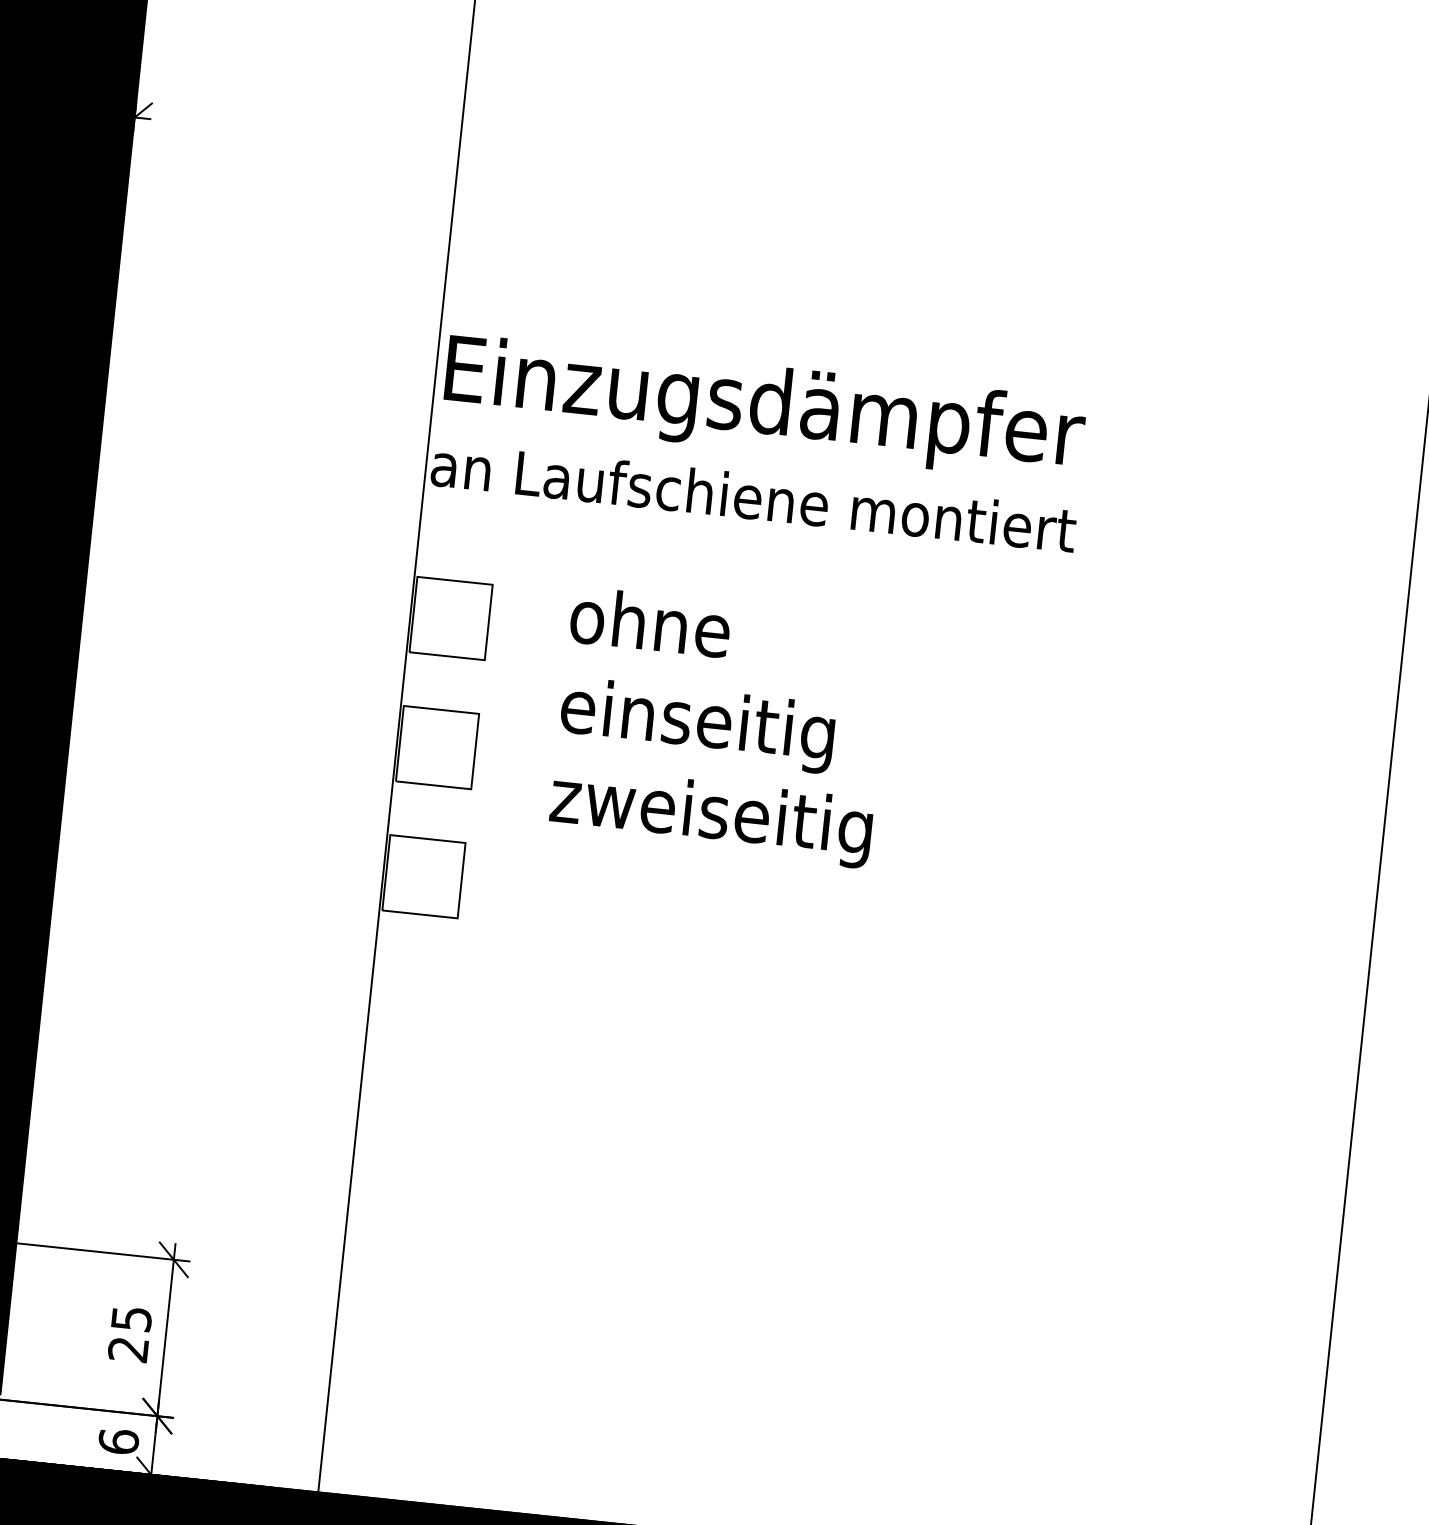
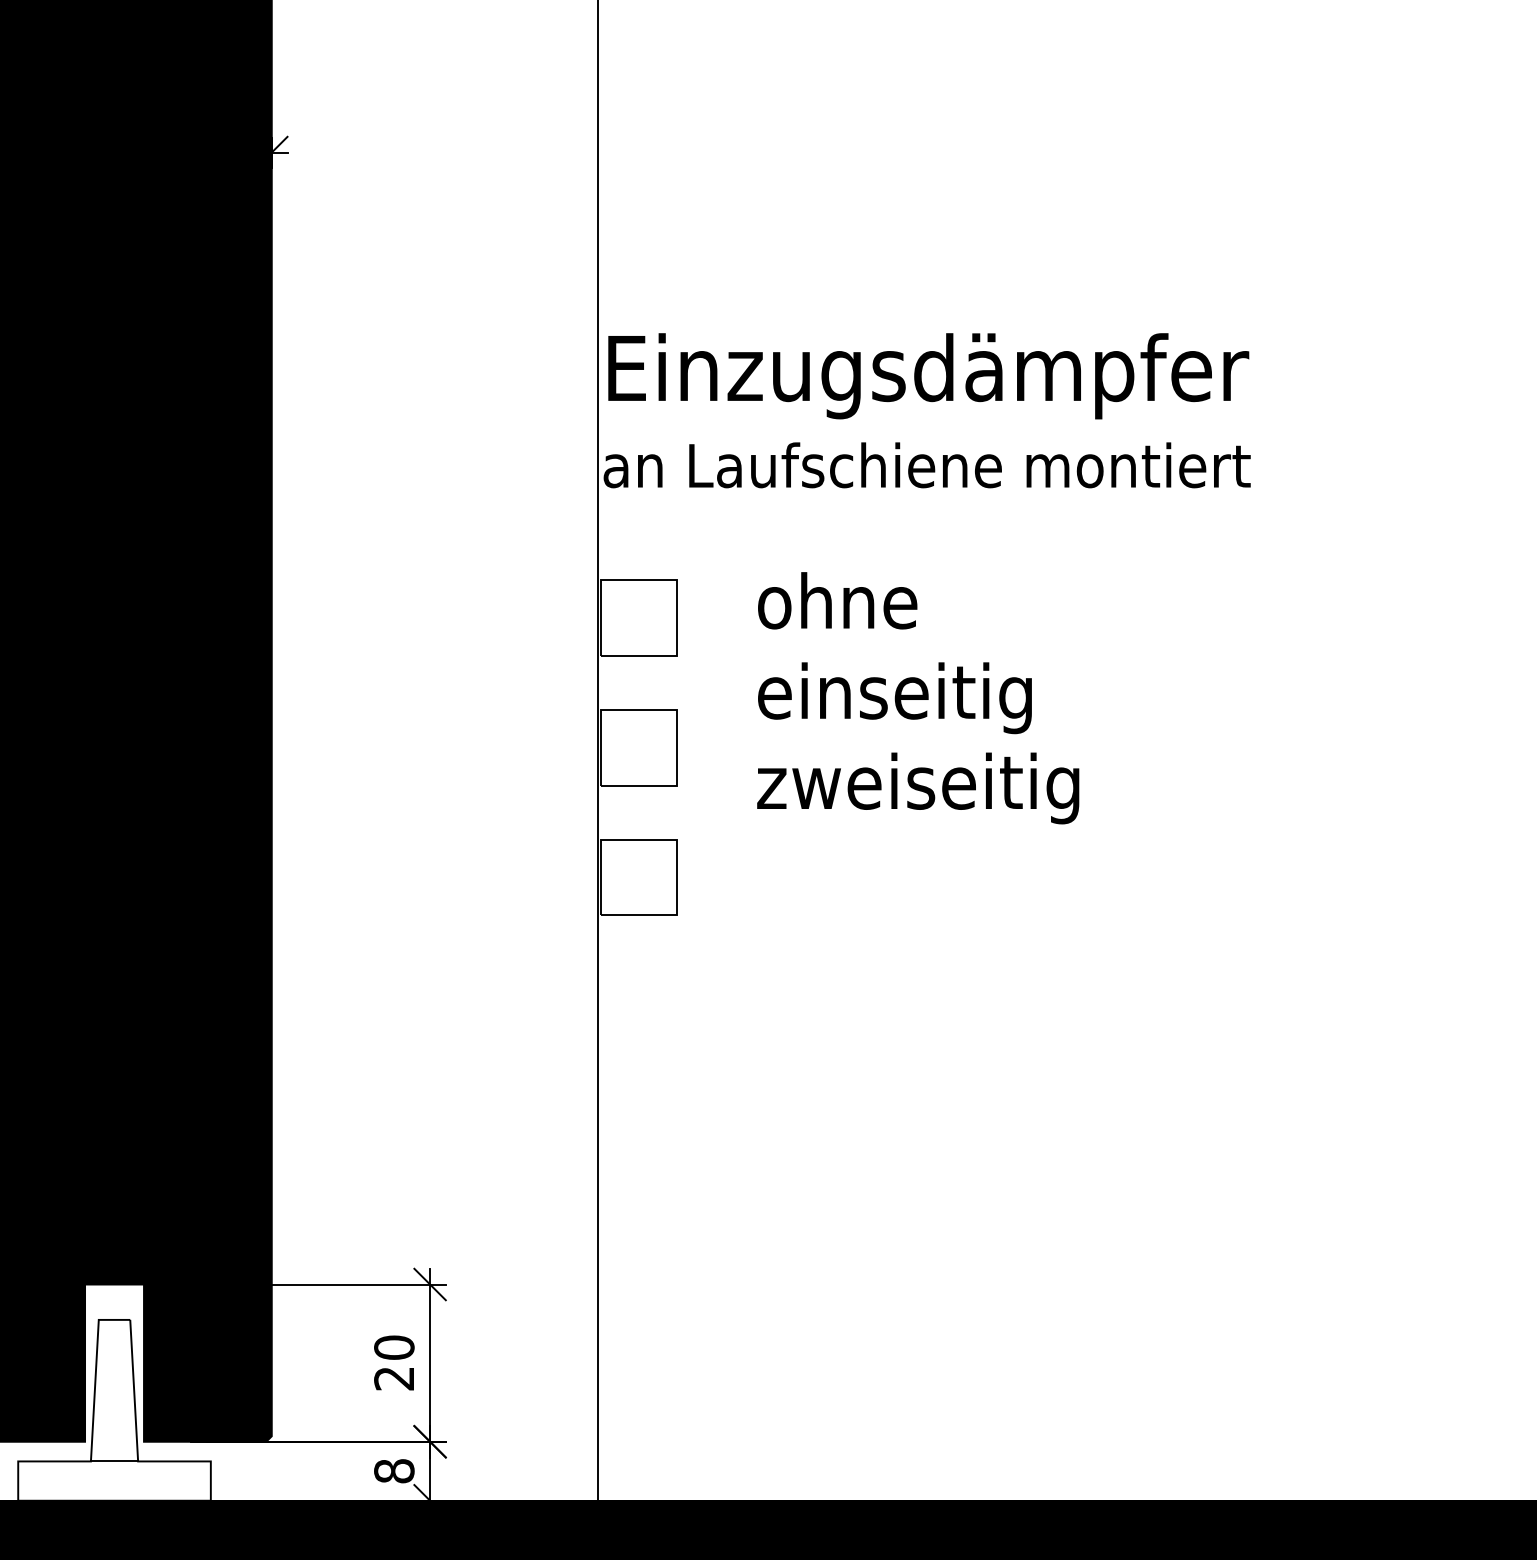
text: (131, 1318) -> (394, 1347), 25 -> 20
text: (118, 1441) -> (394, 1470), 6 -> 8

